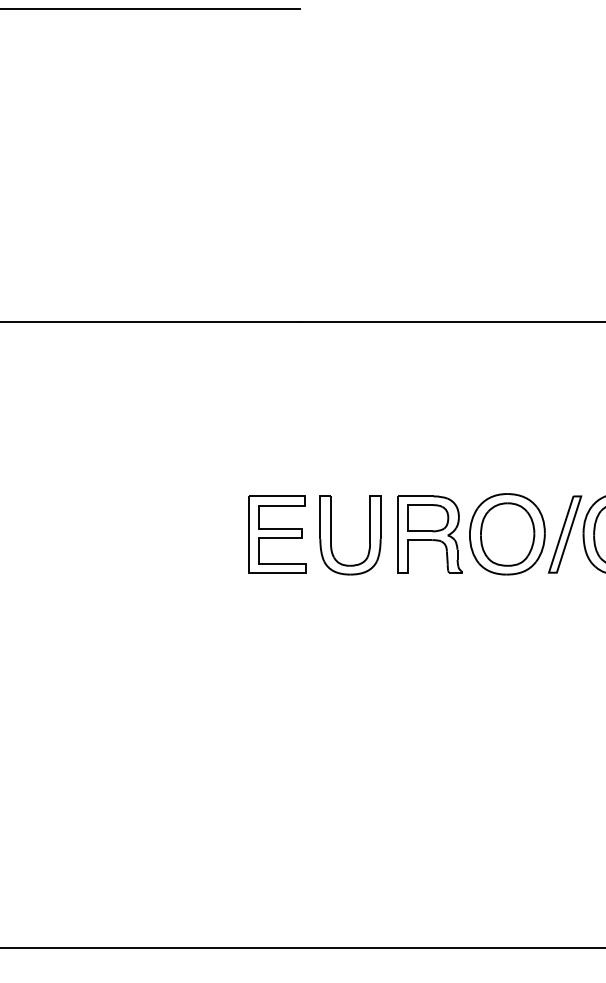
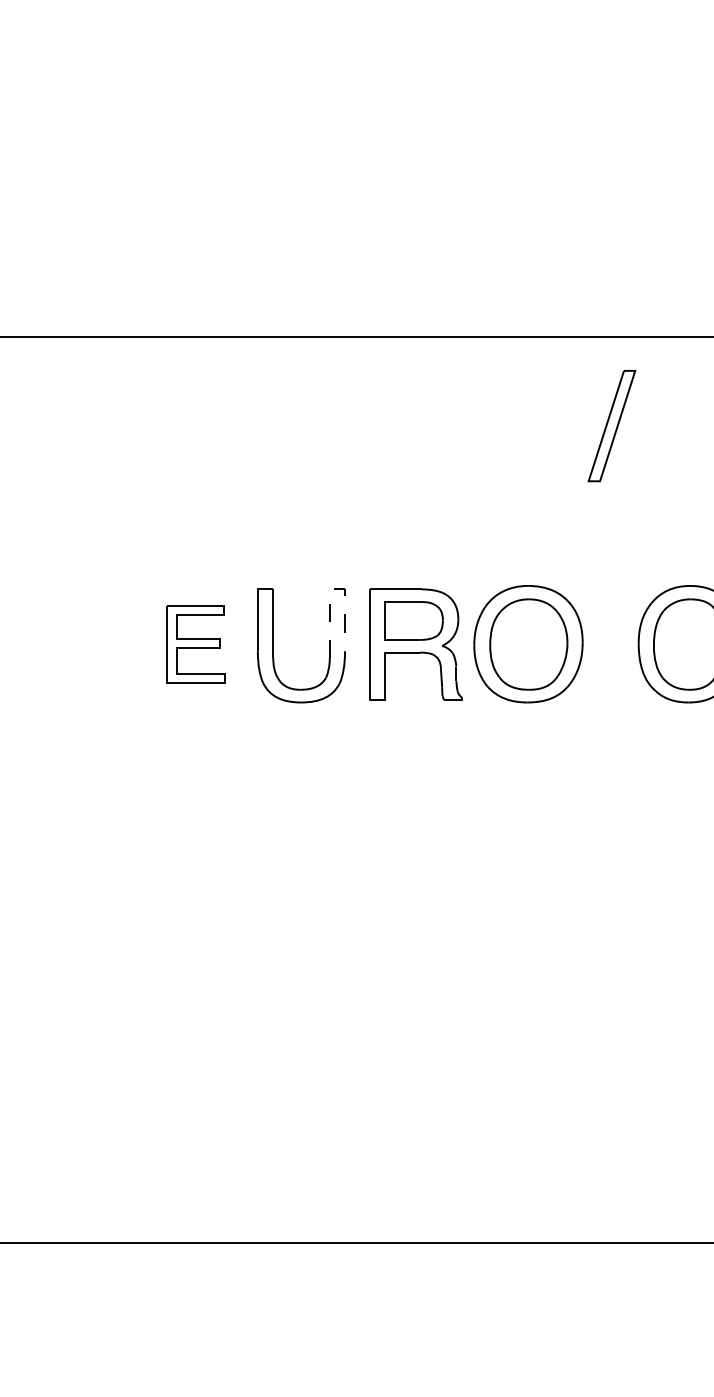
line: (372, 496) -> (333, 589), solid -> dashed
part: (277, 534) -> (195, 644), size x0.7
part: (564, 534) -> (611, 426), moved

